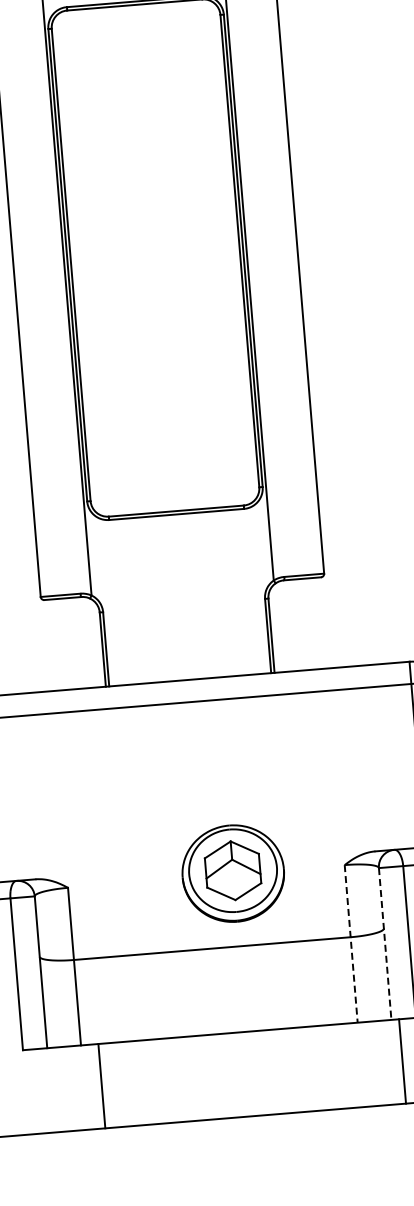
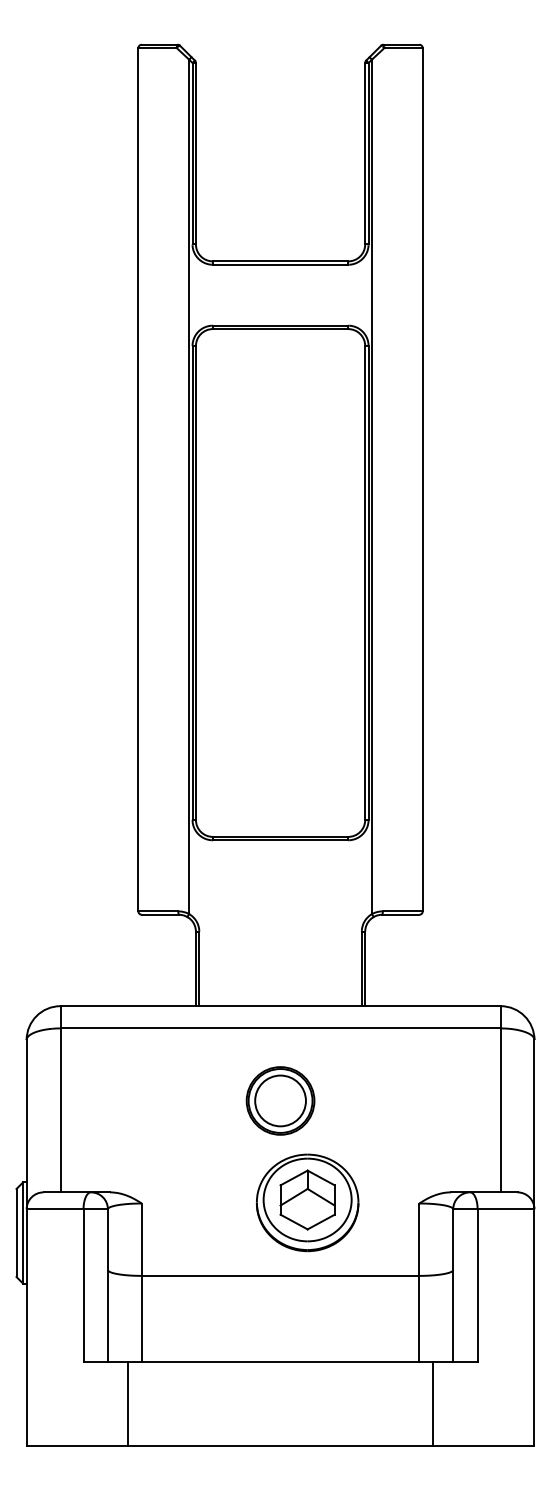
part: (197, 773) -> (280, 1100), added
line: (351, 944) -> (419, 1283), dashed -> solid
line: (385, 944) -> (453, 1285), dashed -> solid
line: (402, 1061) -> (432, 1403), moved
line: (102, 1085) -> (128, 1403), moved

